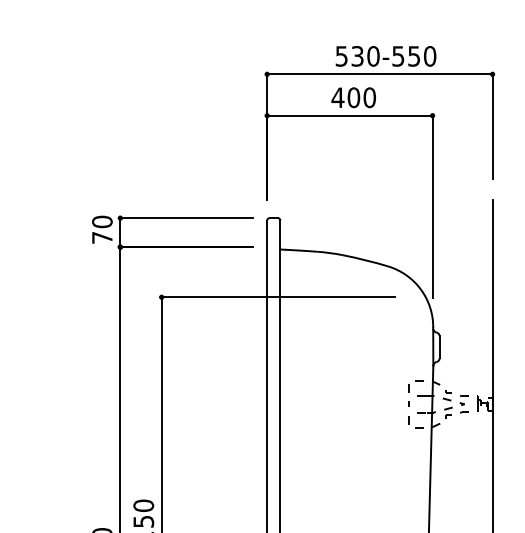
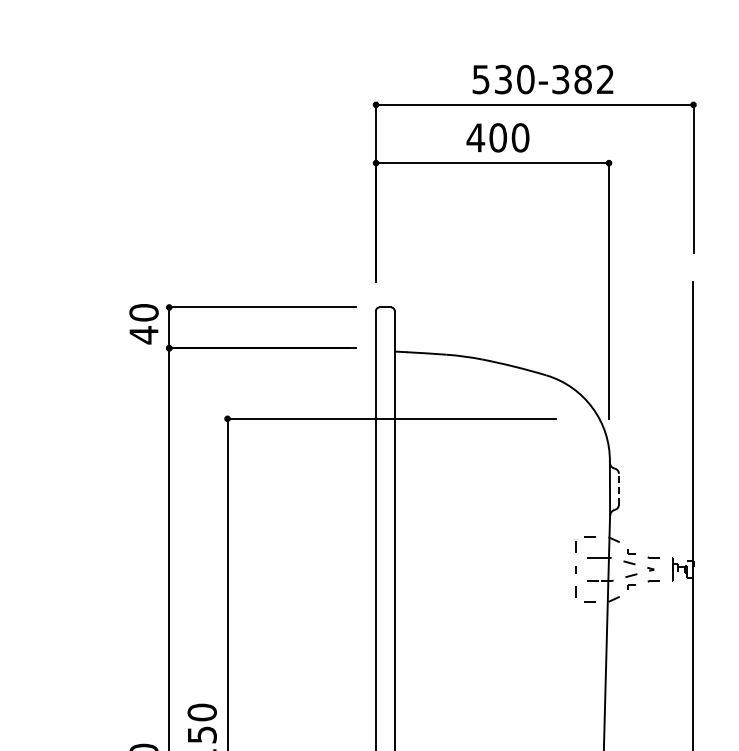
text: (414, 56) -> (583, 79), 530-550 -> 530-382
text: (102, 238) -> (143, 335), 70 -> 40
line: (439, 347) -> (618, 489), solid -> dashed

